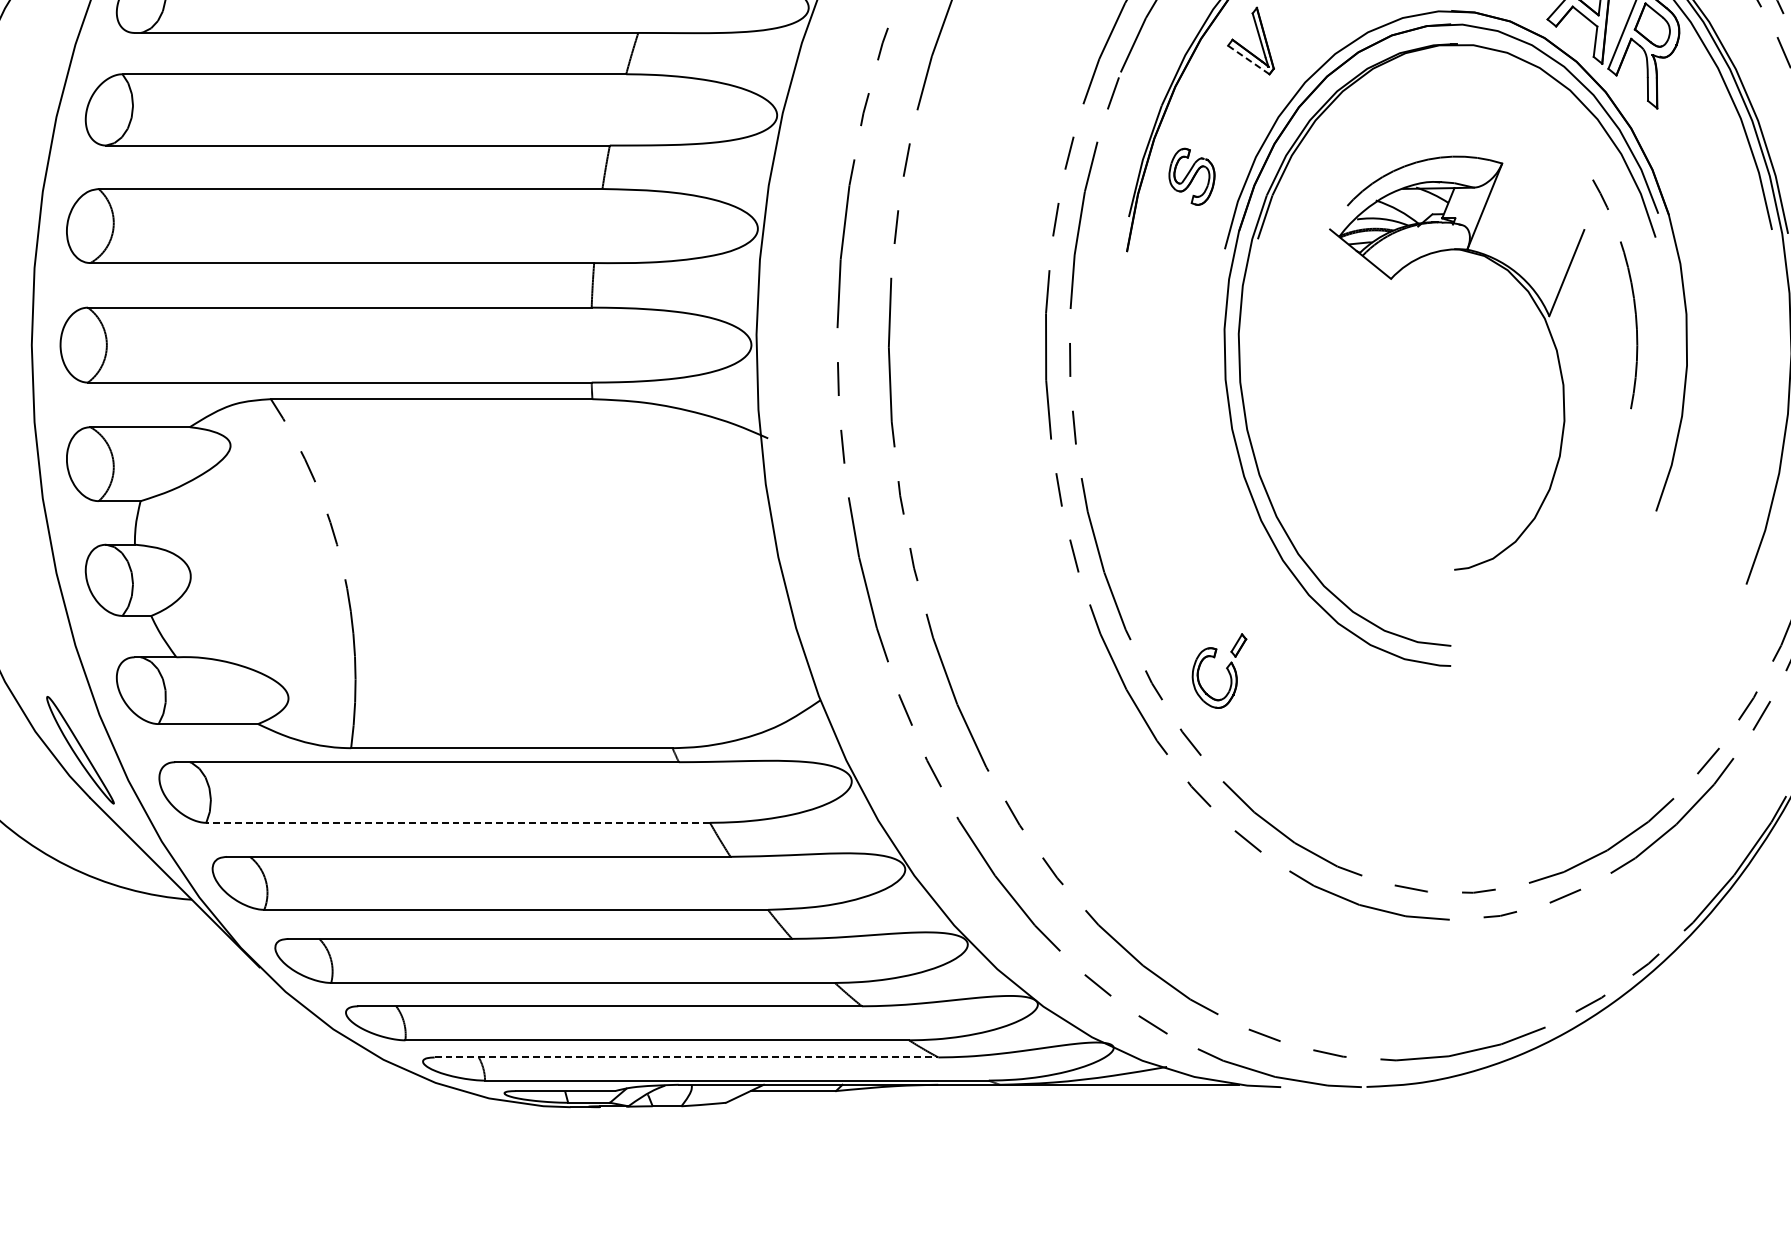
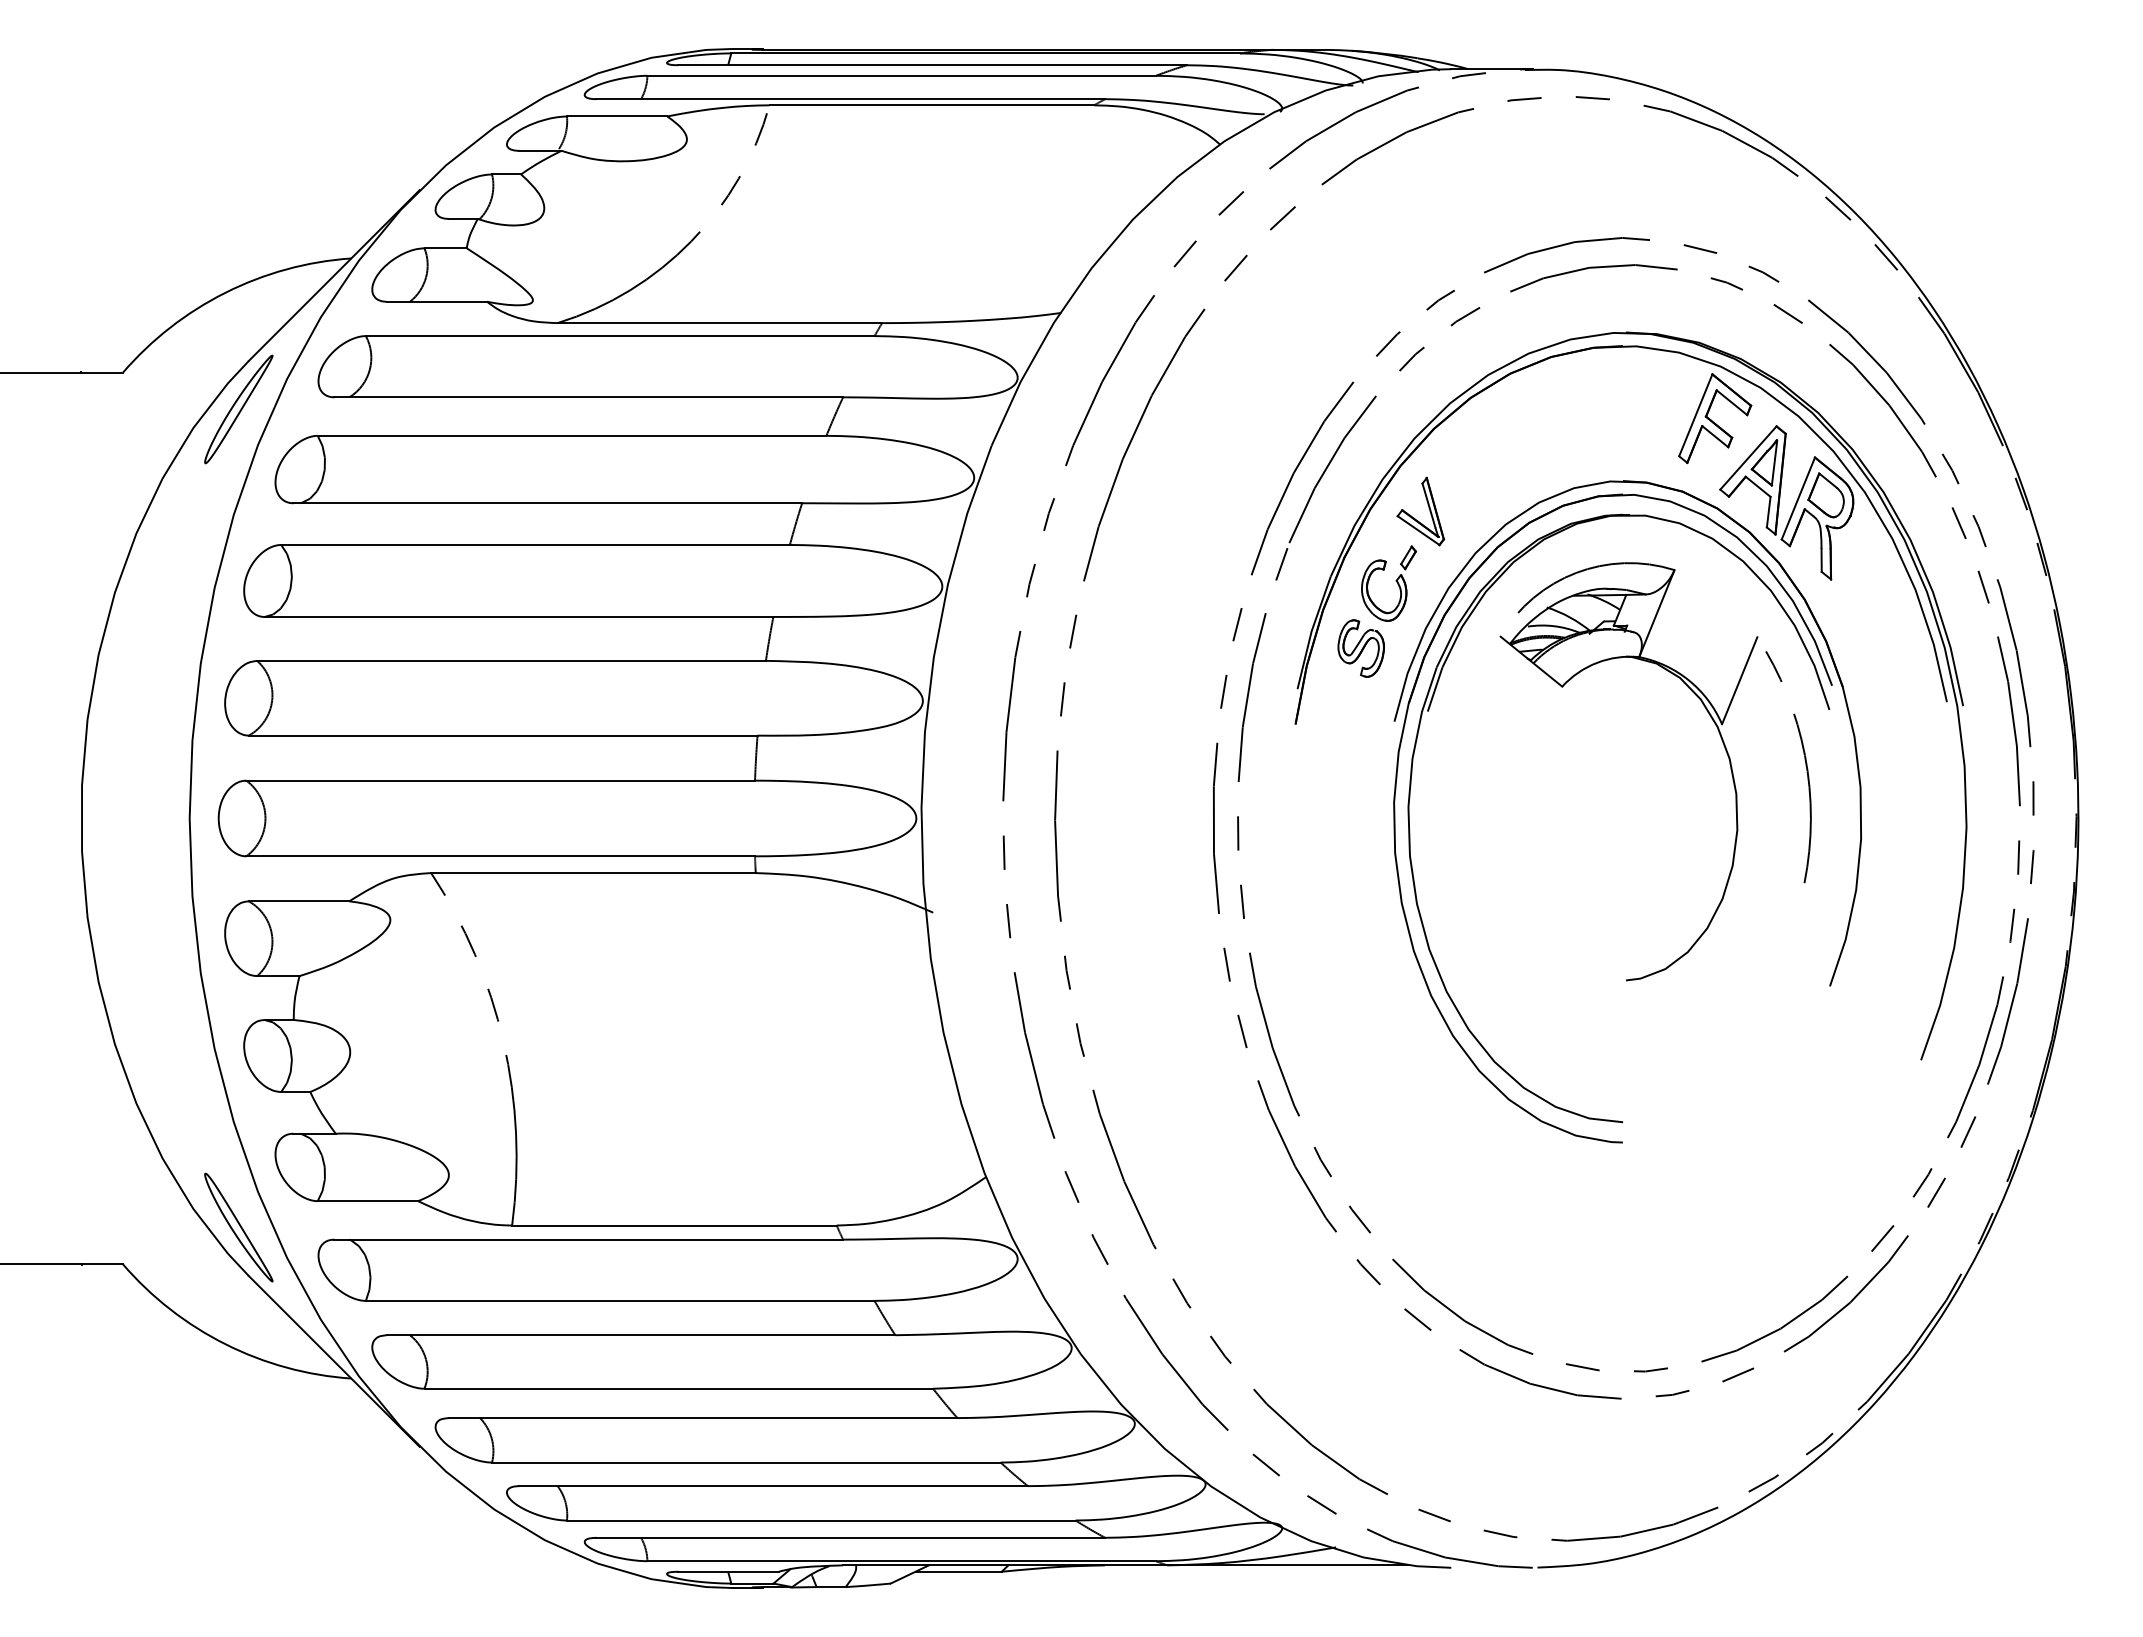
line: (1248, 59) -> (1418, 530), dashed -> solid
part: (1546, 327) -> (1719, 735), moved
part: (1225, 667) -> (1395, 580), moved
line: (457, 822) -> (619, 1300), dashed -> solid
line: (687, 1057) -> (851, 1537), dashed -> solid

